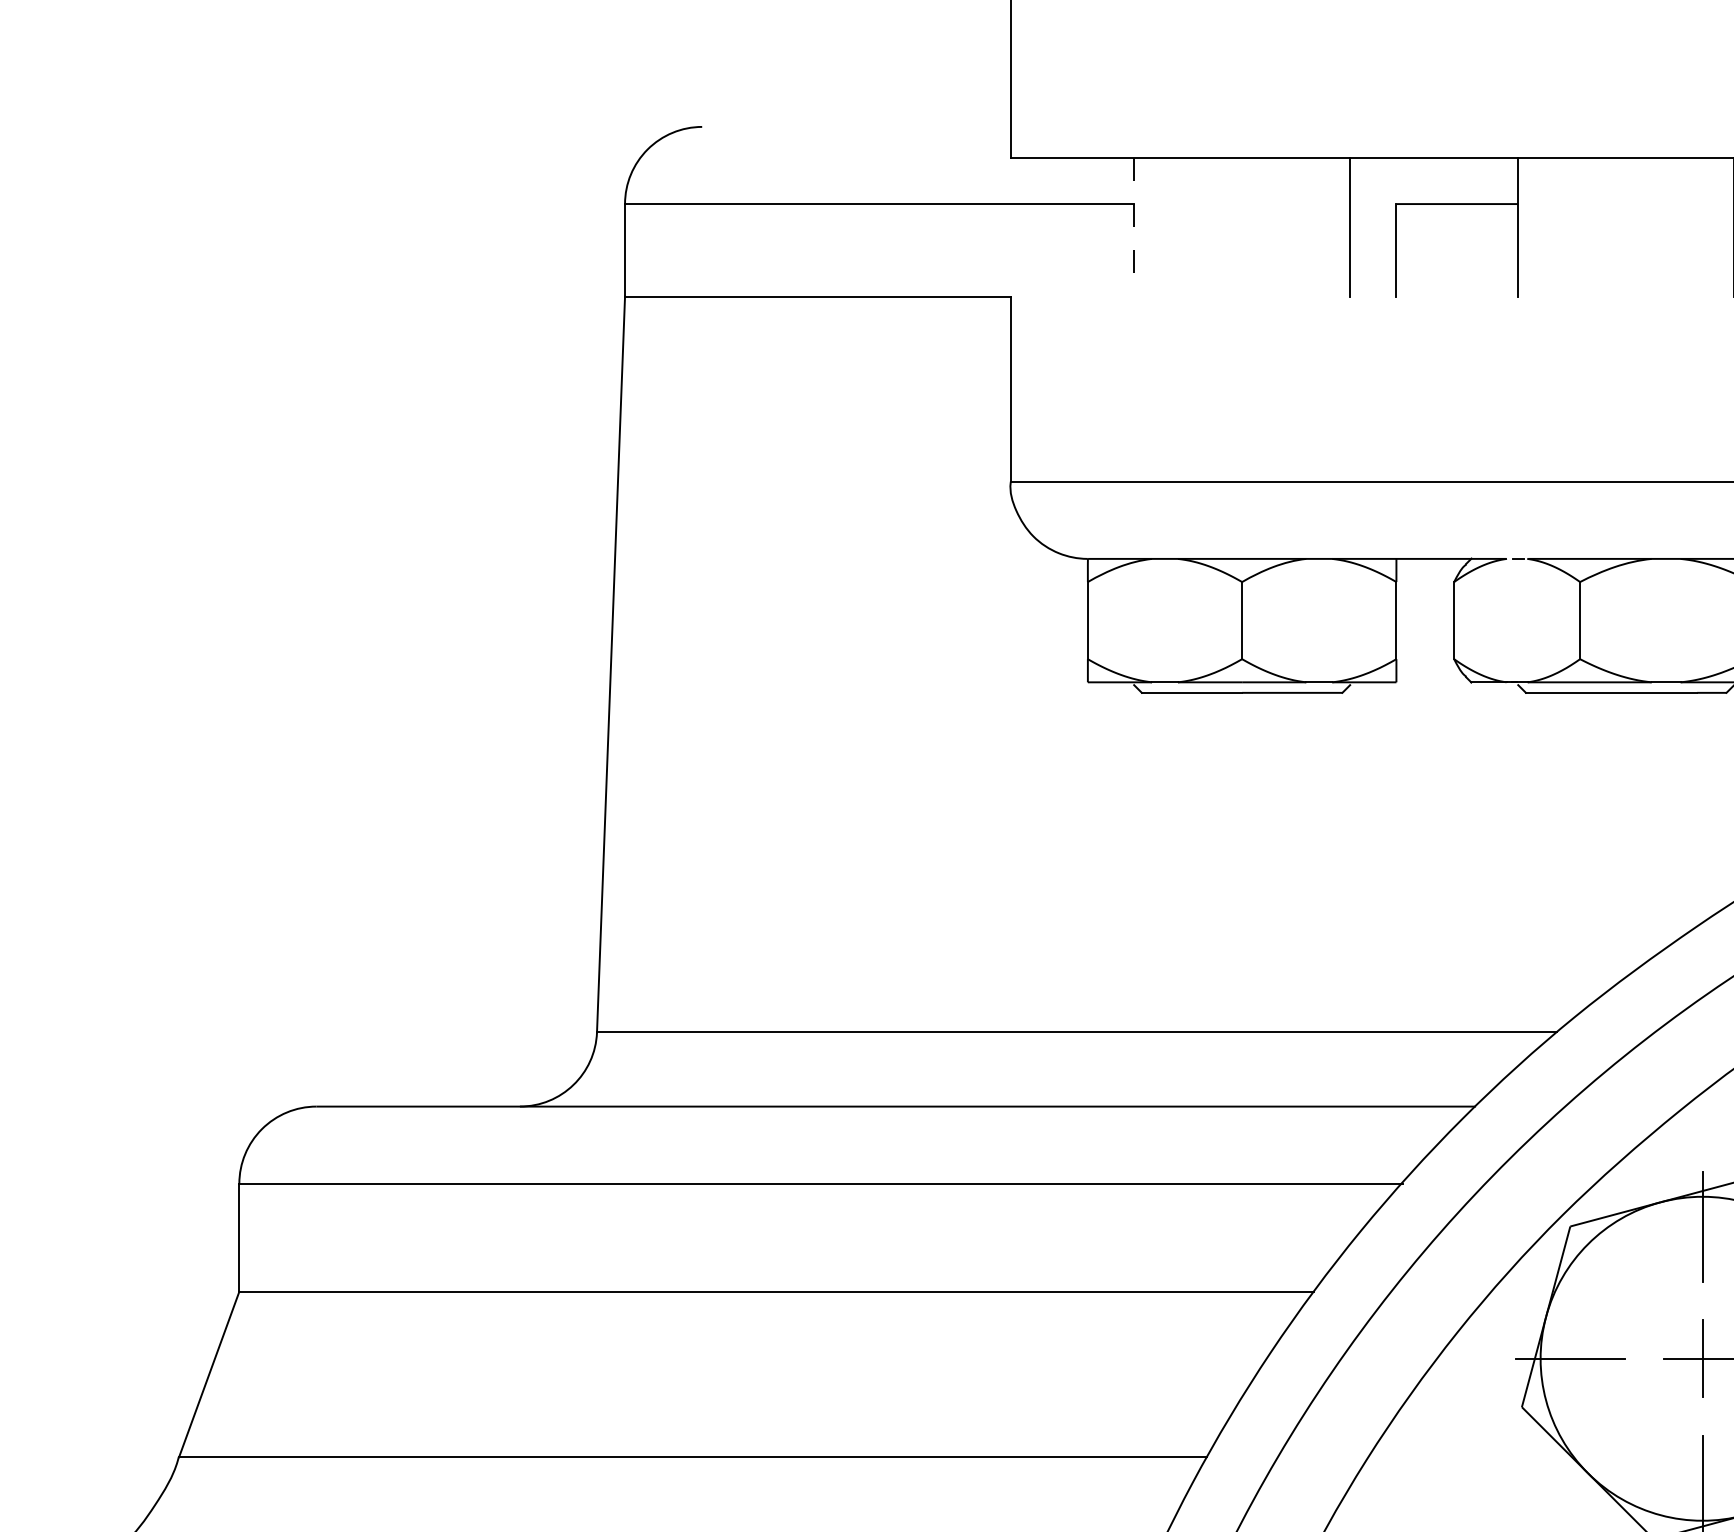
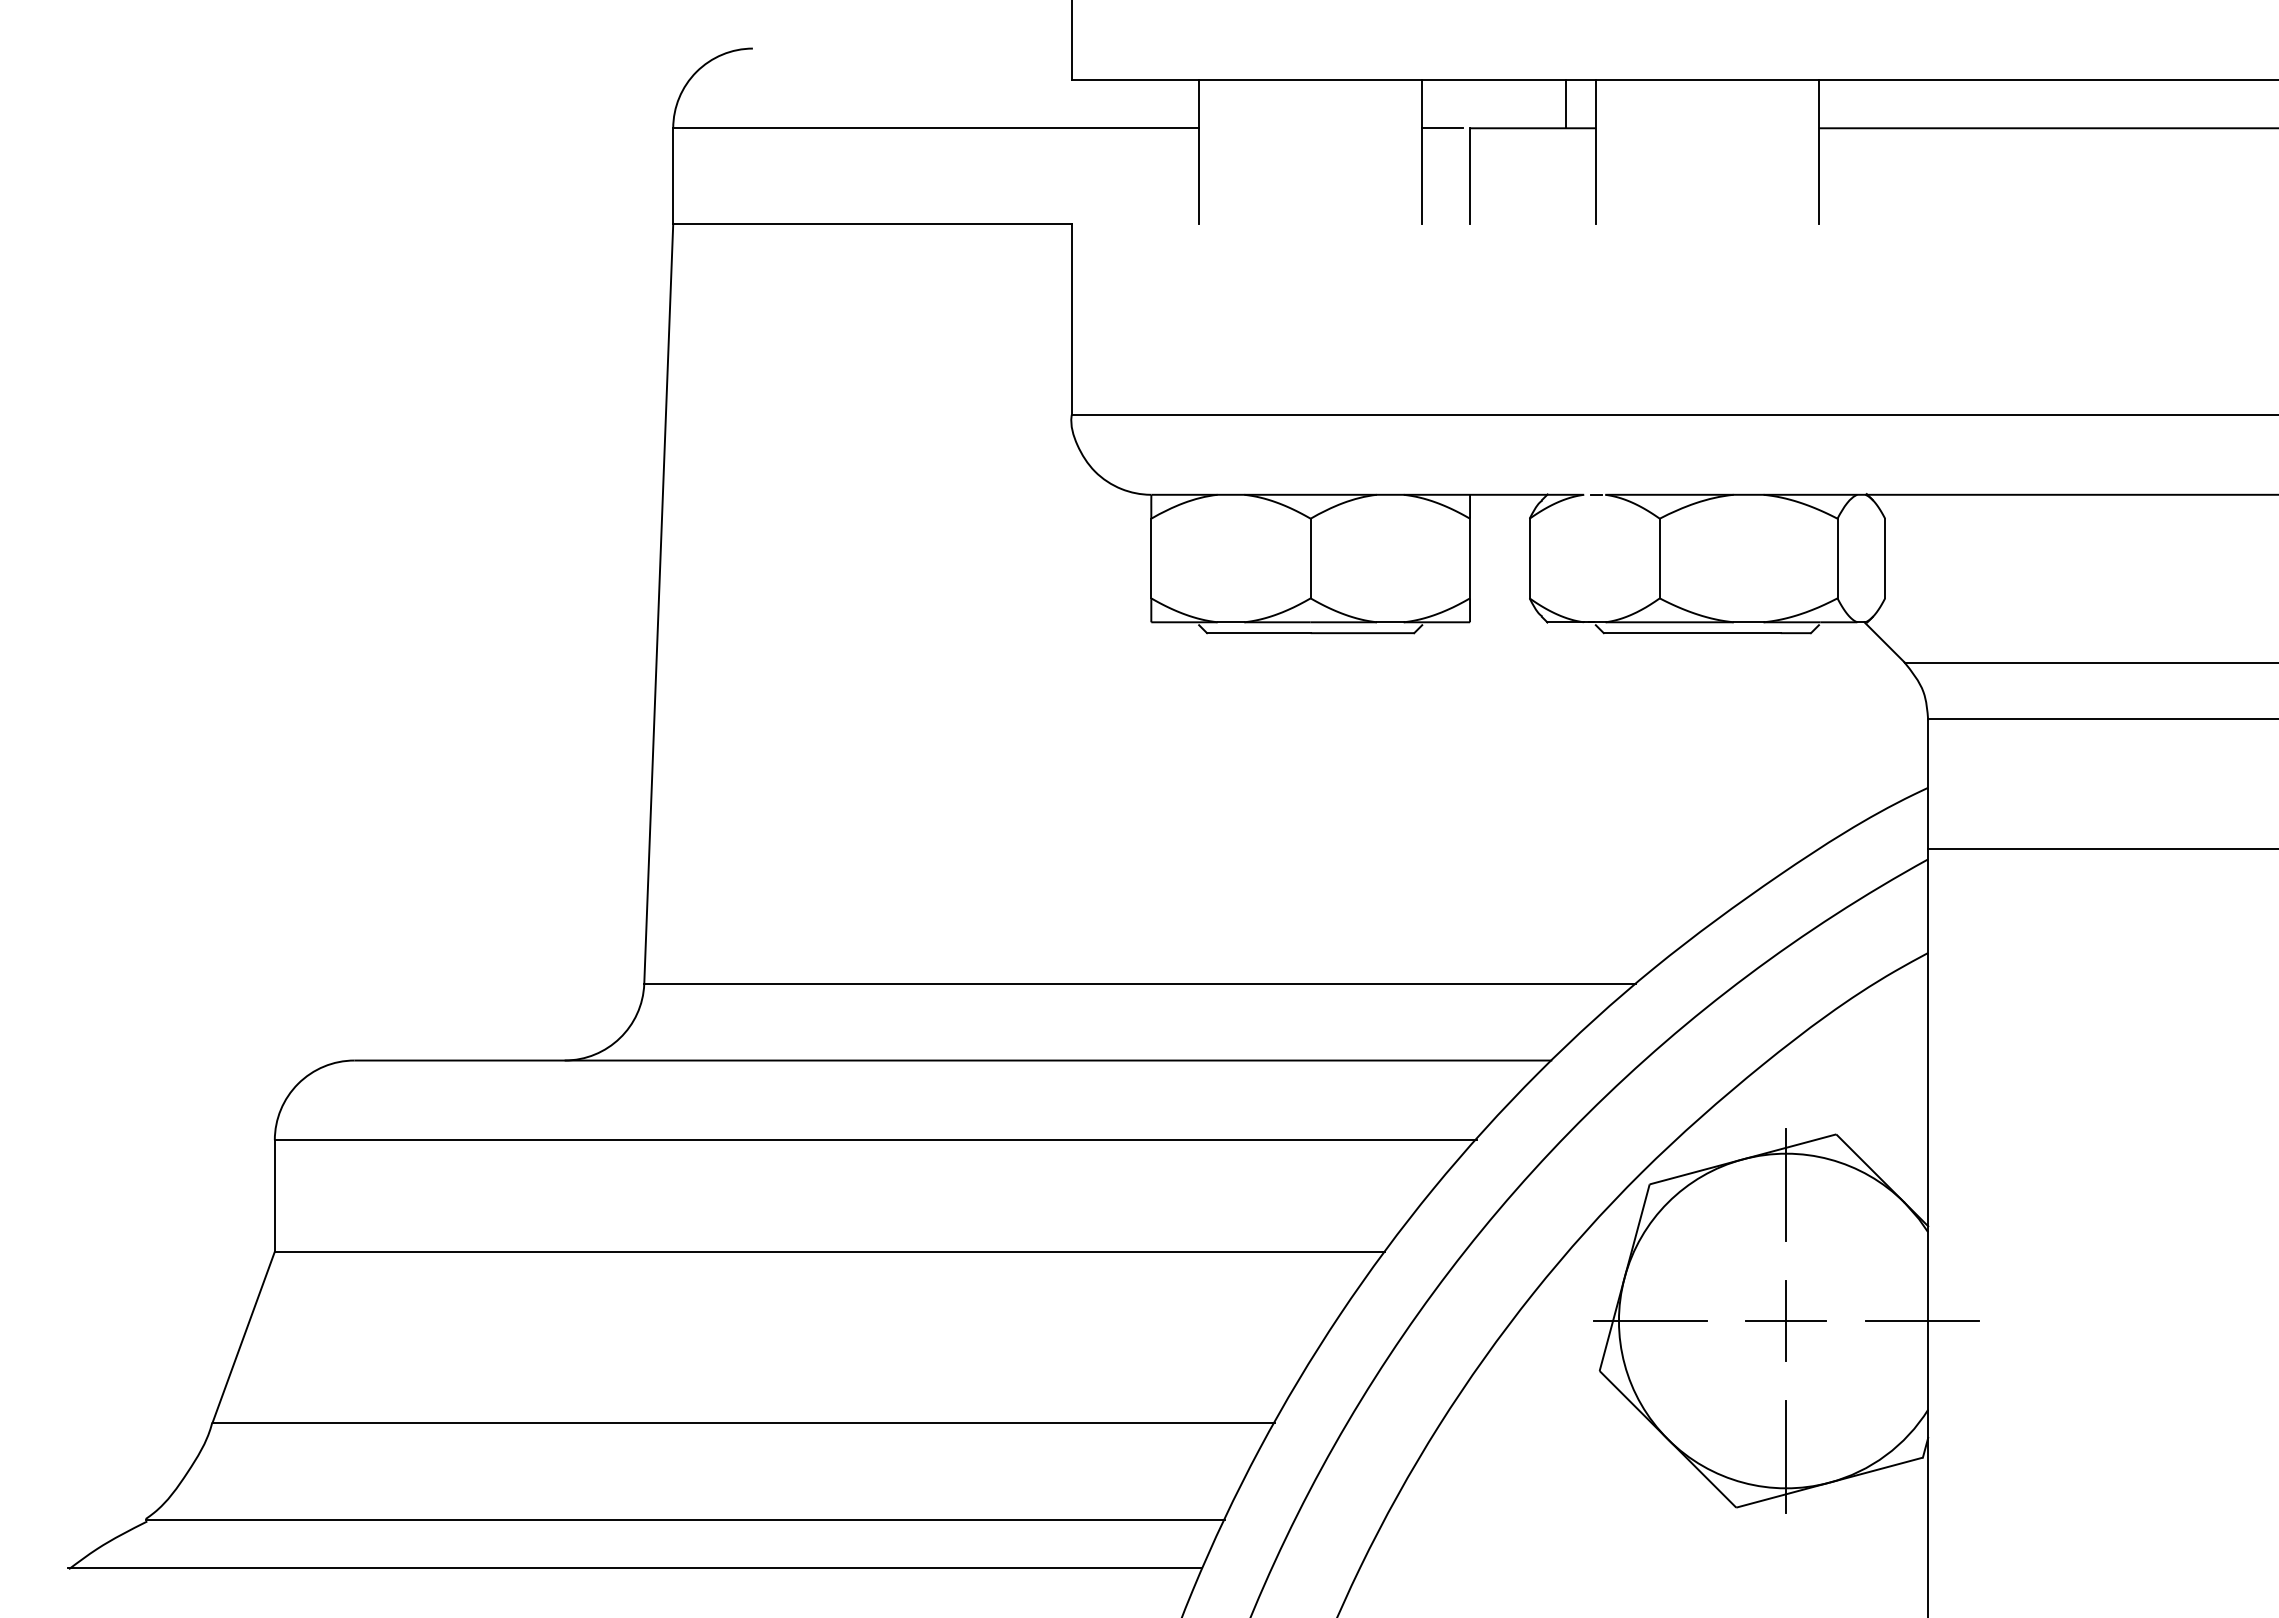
line: (1488, 181) -> (1565, 104), added
line: (1369, 204) -> (1442, 128), added
line: (1134, 227) -> (1199, 152), dashed -> solid

